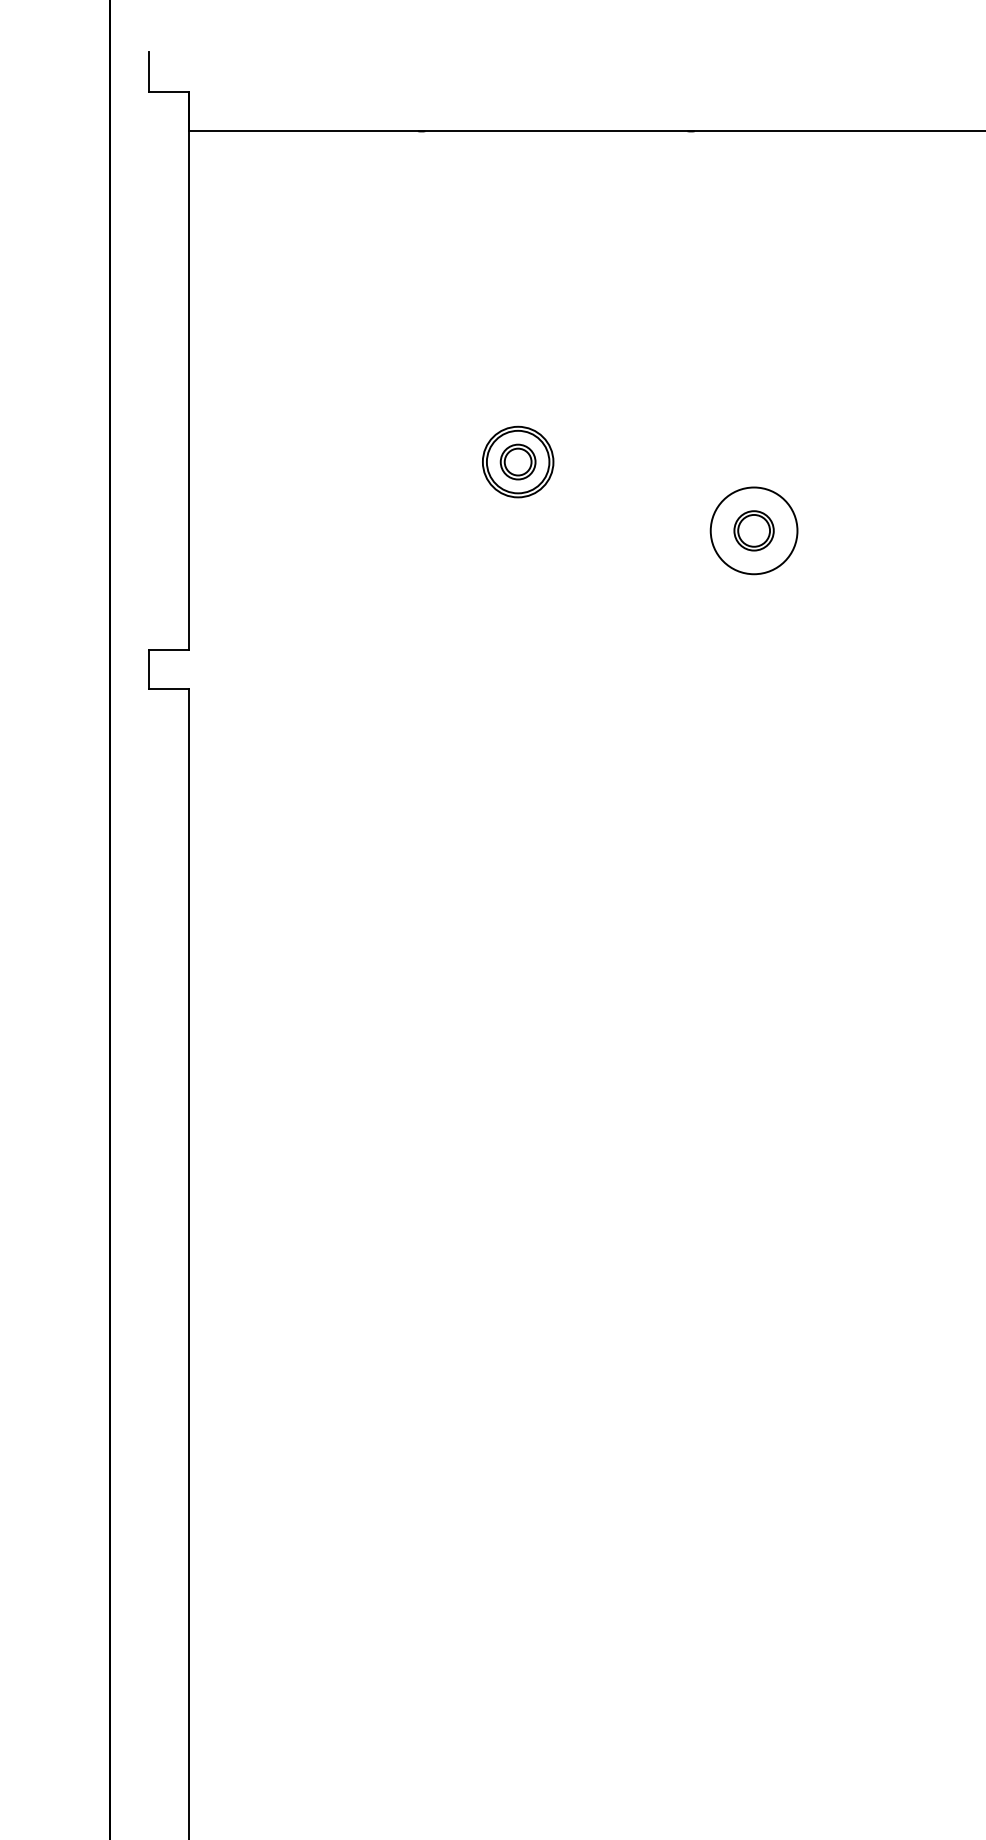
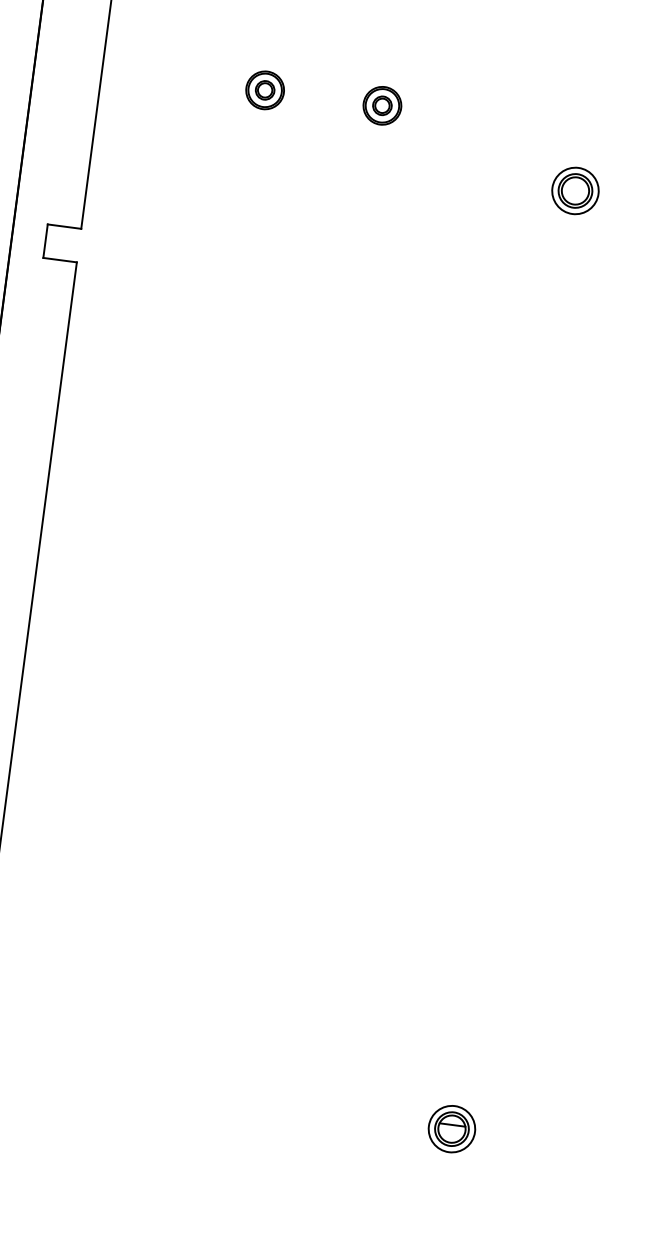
part: (380, 461) -> (265, 90), added
part: (517, 461) -> (381, 105), size x0.62
circle: (754, 530) -> (575, 190), size x0.62
part: (754, 1633) -> (452, 1128), added

